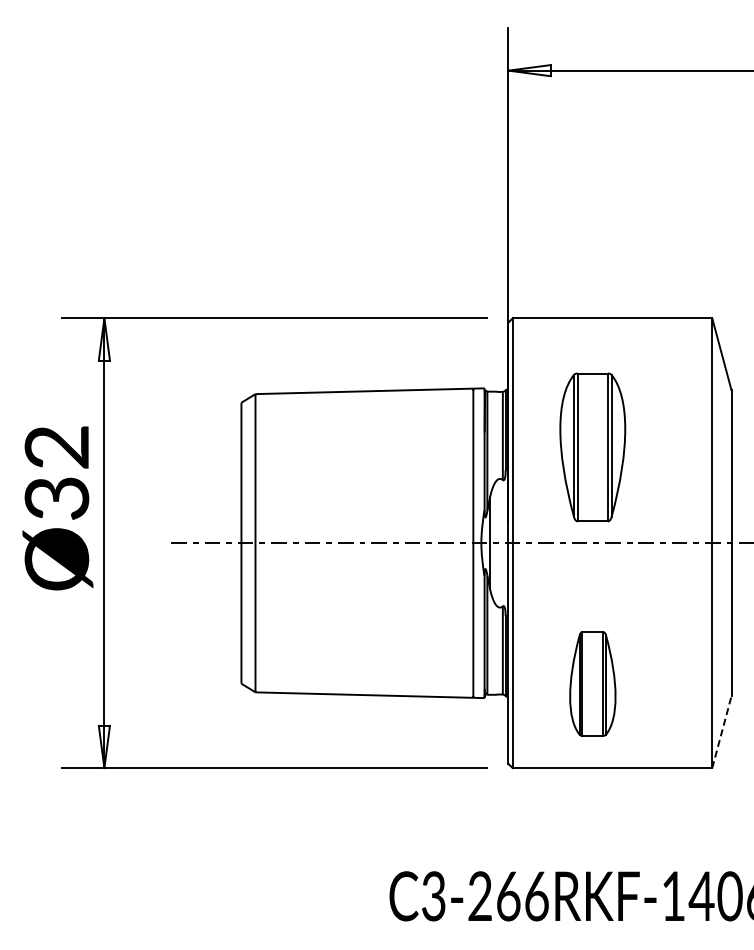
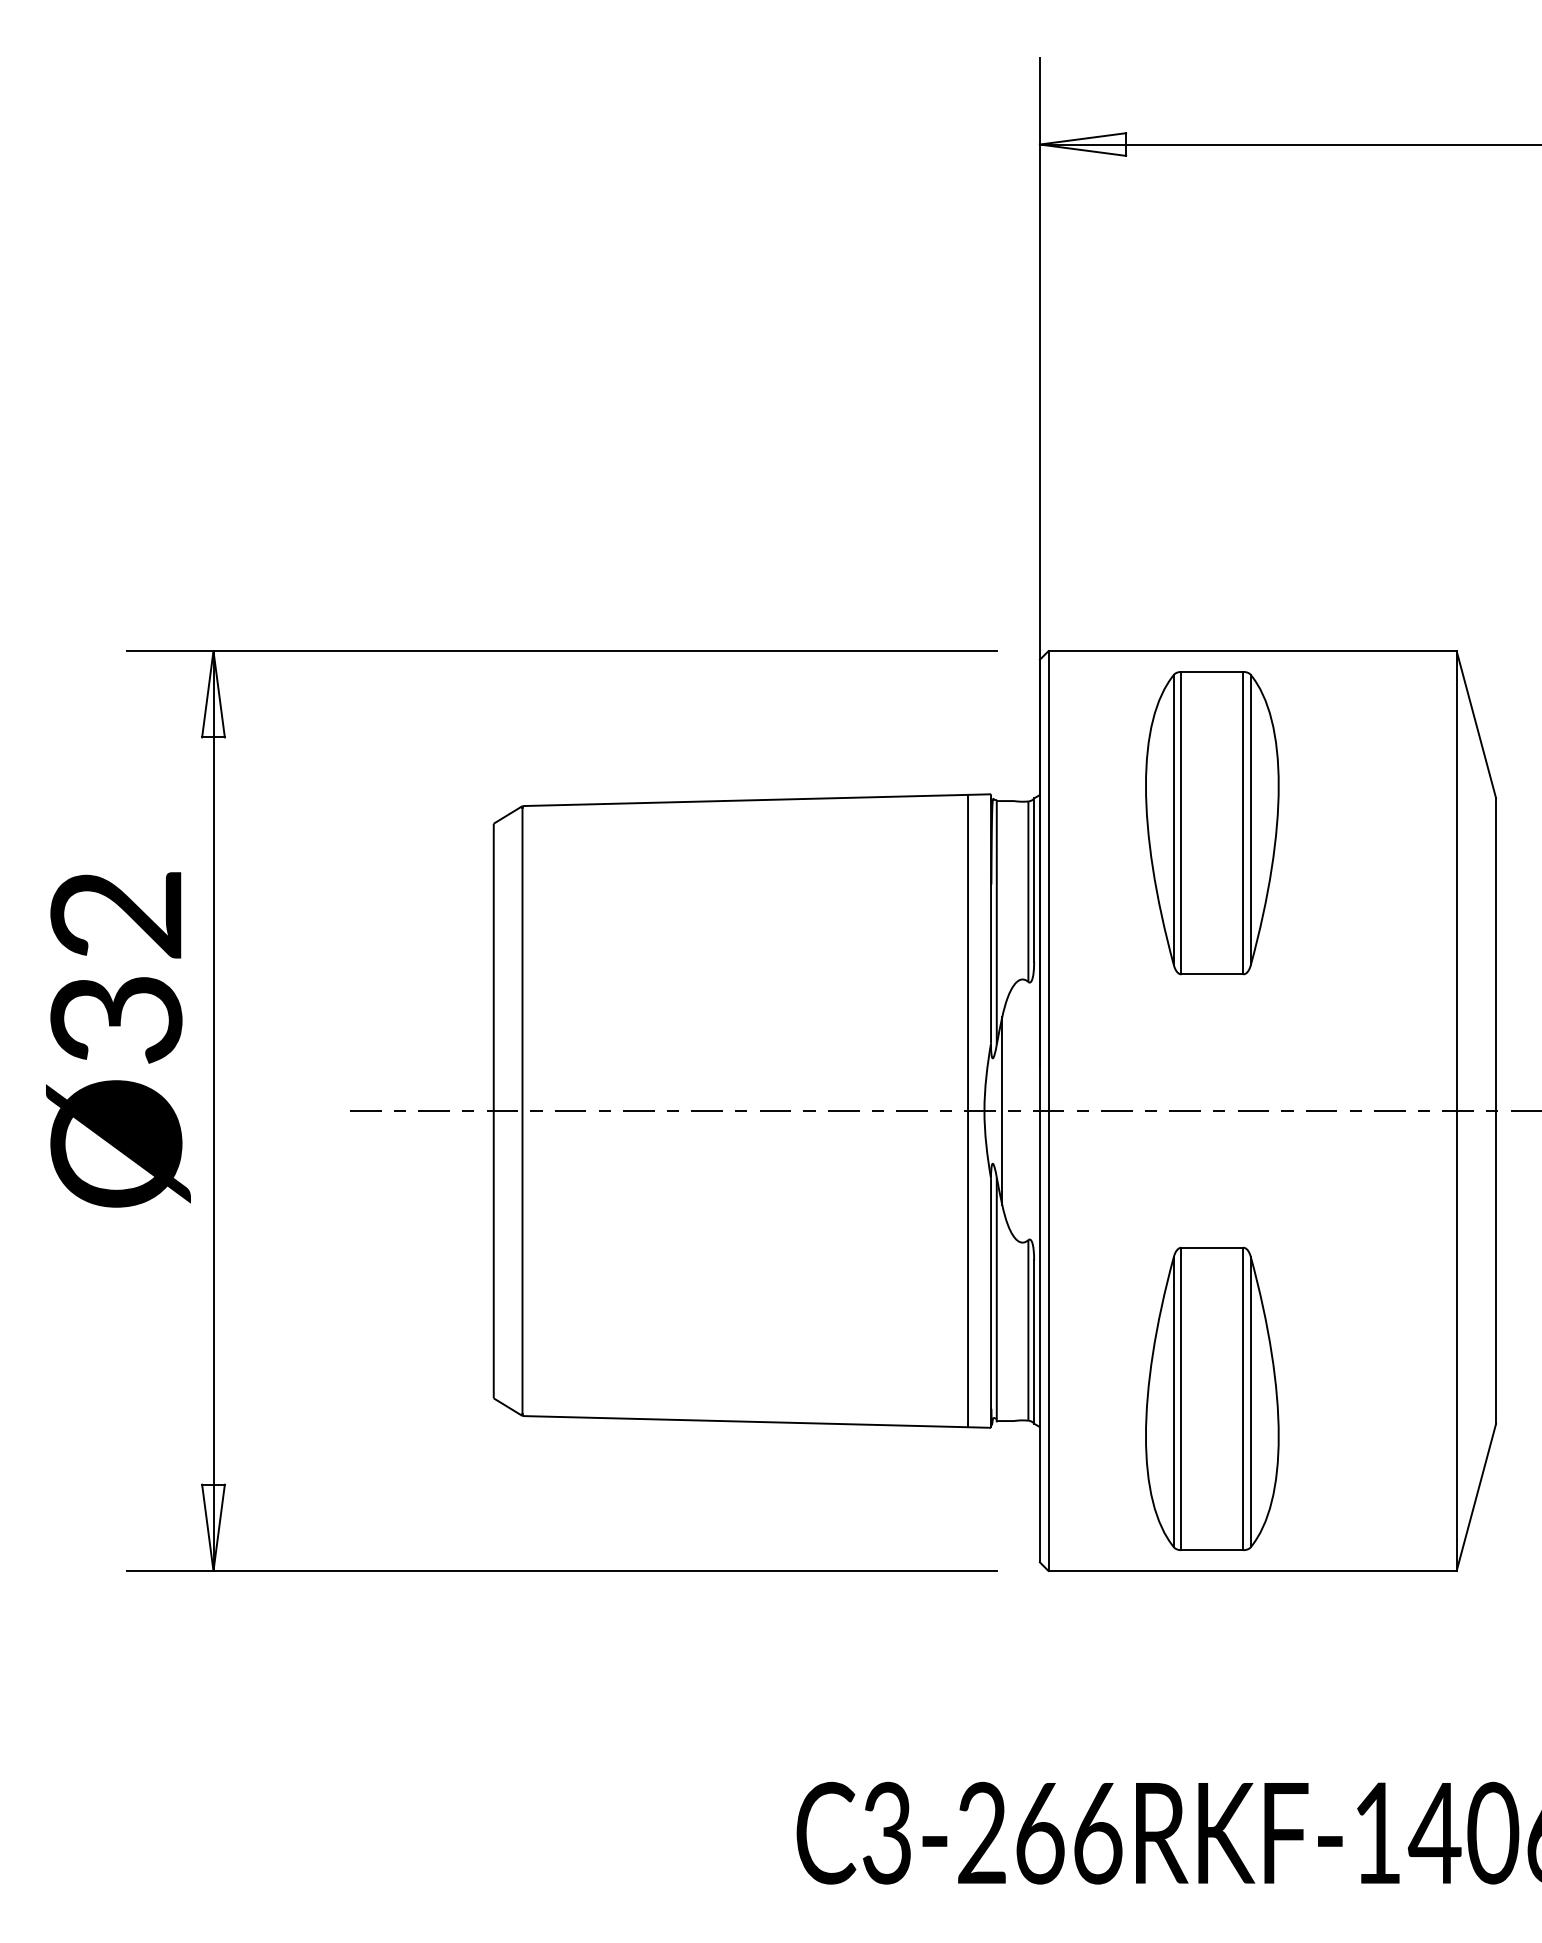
part: (592, 447) -> (1211, 823), moved
part: (592, 683) -> (1211, 1397), size x1.43
line: (722, 731) -> (1477, 1496), dashed -> solid

